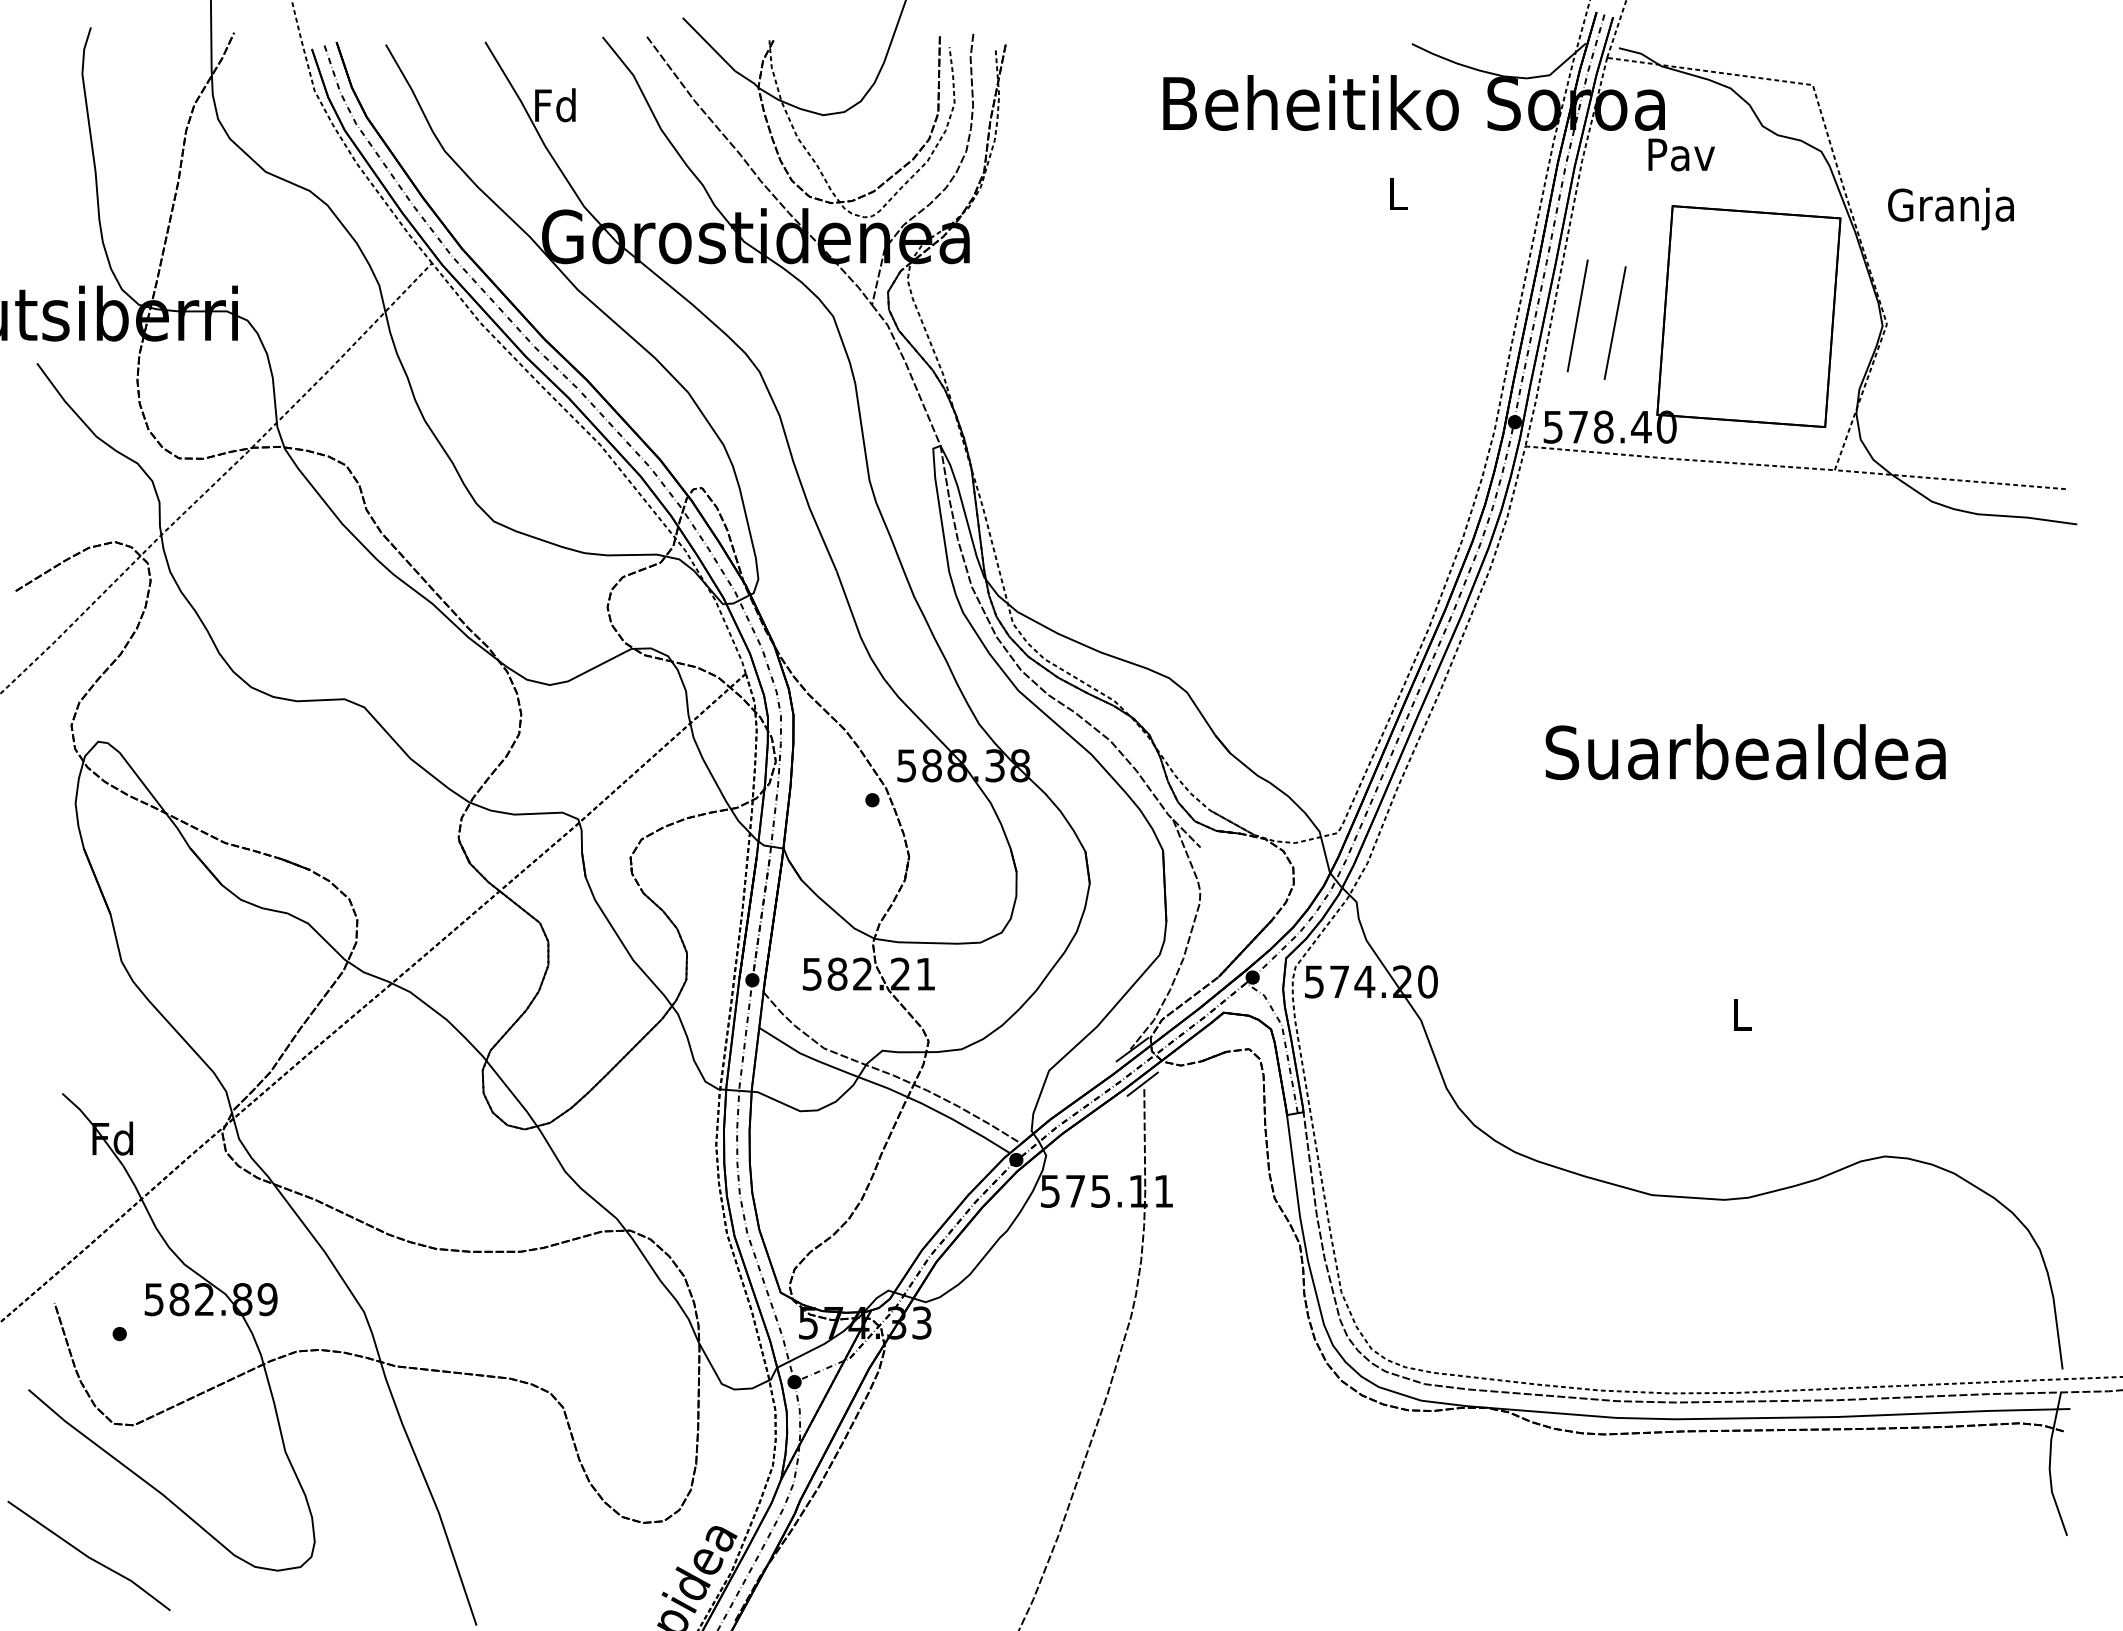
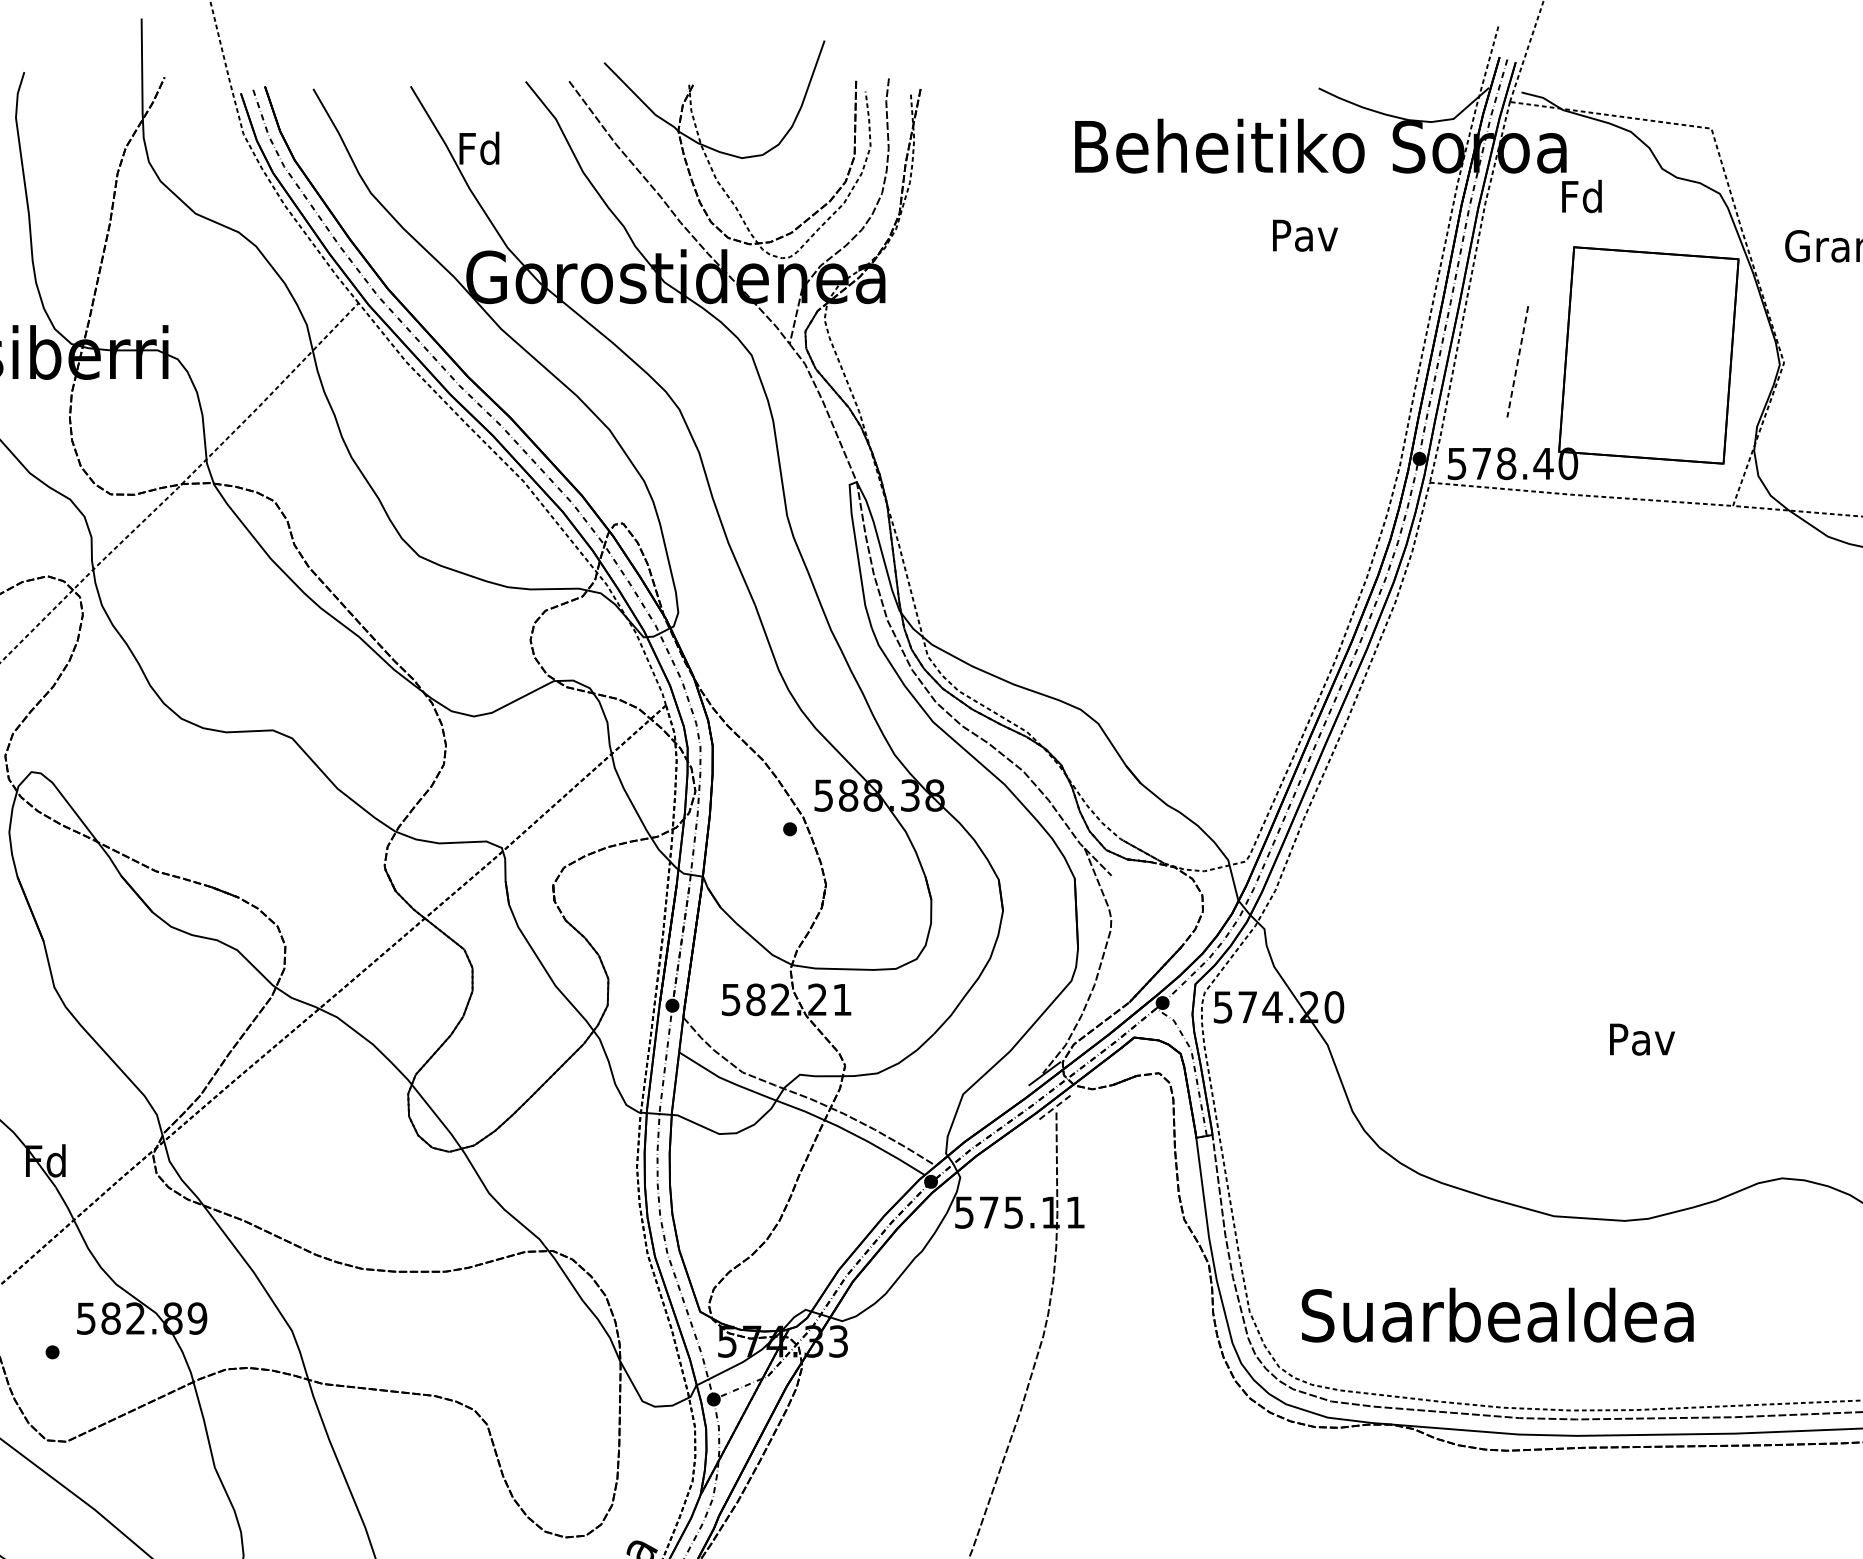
text: (1681, 154) -> (1582, 196), Pav -> Fd
text: (1398, 194) -> (1305, 235), L -> Pav
line: (1577, 315) -> (1480, 354), removed
line: (1615, 323) -> (1518, 362), solid -> dashed
text: (1745, 752) -> (1497, 1315), moved
text: (1742, 1014) -> (1642, 1039), L -> Pav
line: (1142, 1084) -> (1054, 1107), solid -> dashed

